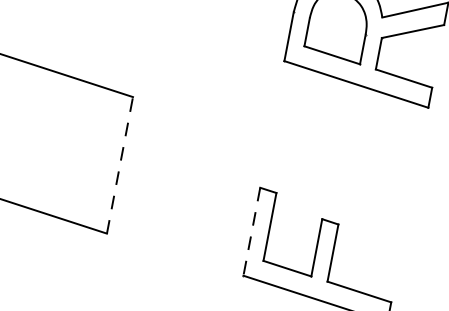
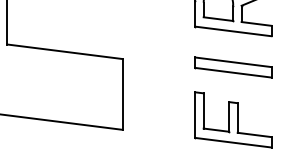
part: (343, 154) -> (233, 67), added
line: (119, 163) -> (122, 93), dashed -> solid
line: (252, 232) -> (195, 115), dashed -> solid

